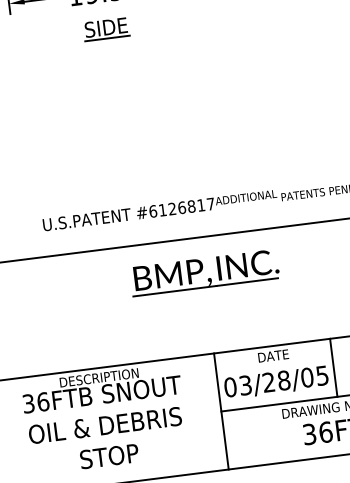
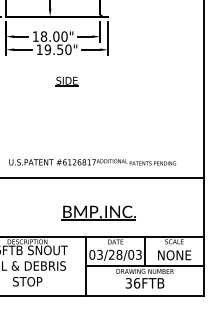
part: (105, 29) -> (66, 81), moved
part: (204, 271) -> (98, 212), moved
text: (321, 373) -> (138, 253), 03/28/05 -> 03/28/03

